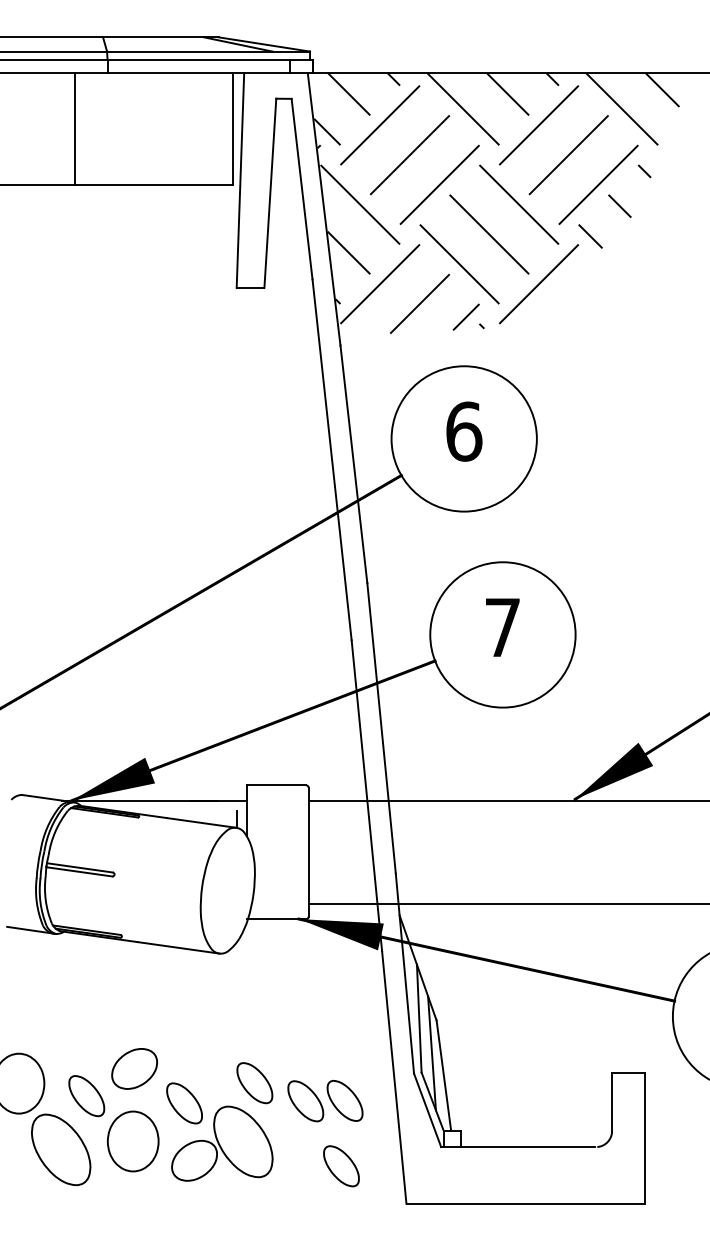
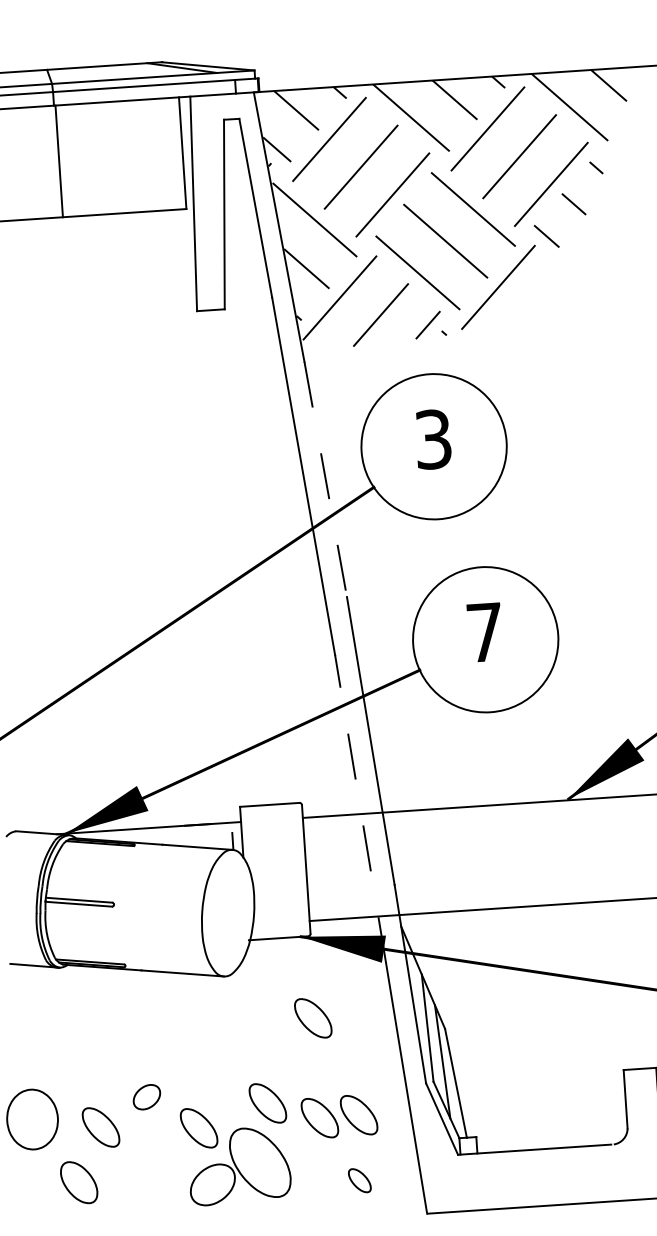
line: (75, 129) -> (59, 161), moved
text: (464, 431) -> (433, 439), 6 -> 3
line: (353, 464) -> (325, 479), solid -> dashed
line: (366, 795) -> (360, 809), solid -> dashed
part: (305, 1001) -> (313, 1018), added
part: (134, 1068) -> (146, 1096), size x0.6
part: (132, 1141) -> (149, 1169), removed
part: (61, 1149) -> (79, 1182), size x0.6
part: (341, 1166) -> (359, 1180), size x0.6

